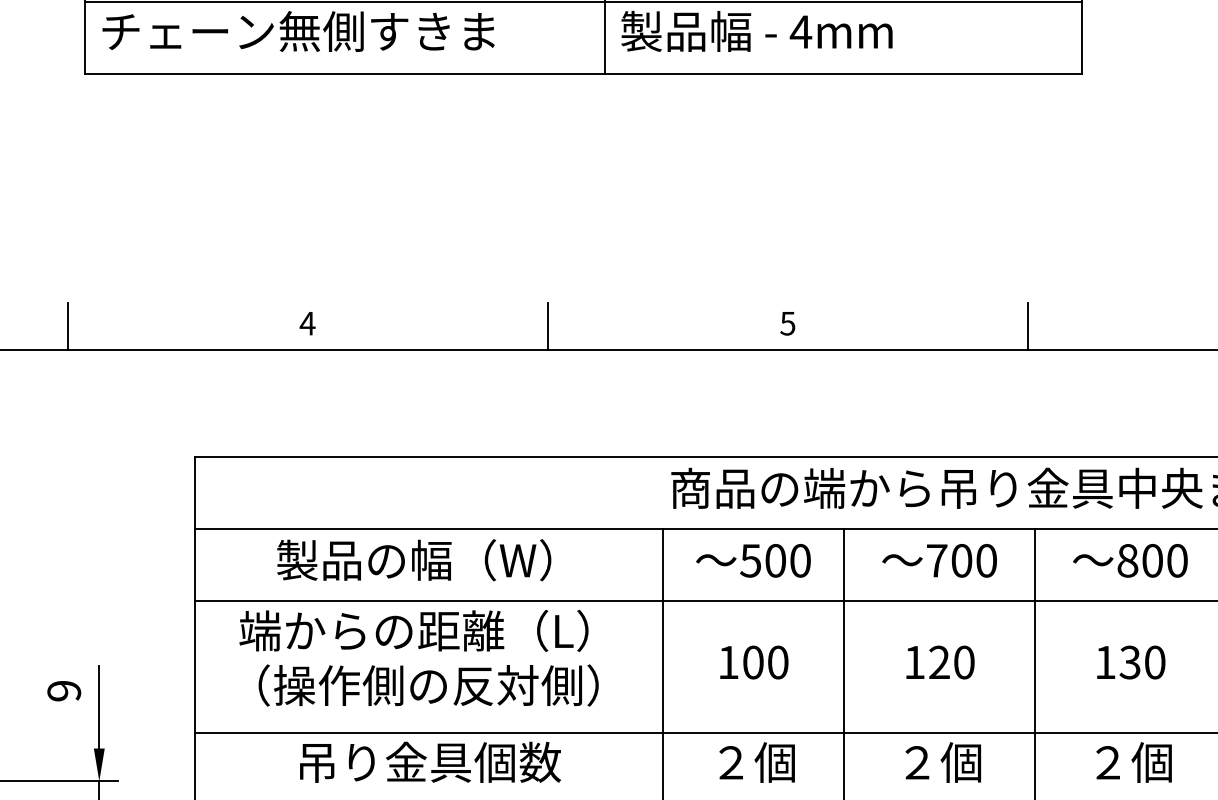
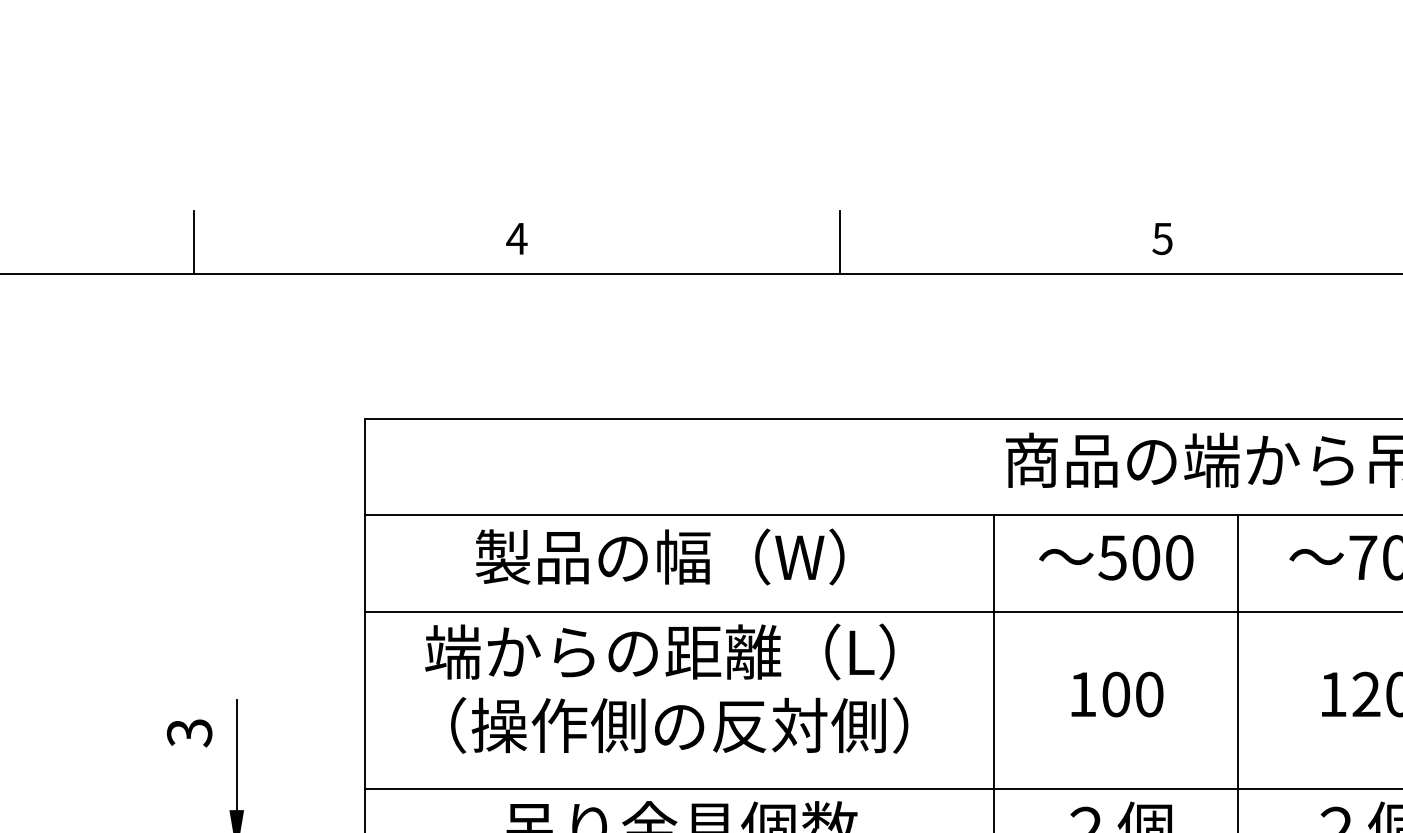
text: (64, 691) -> (189, 733), 9 -> 3

